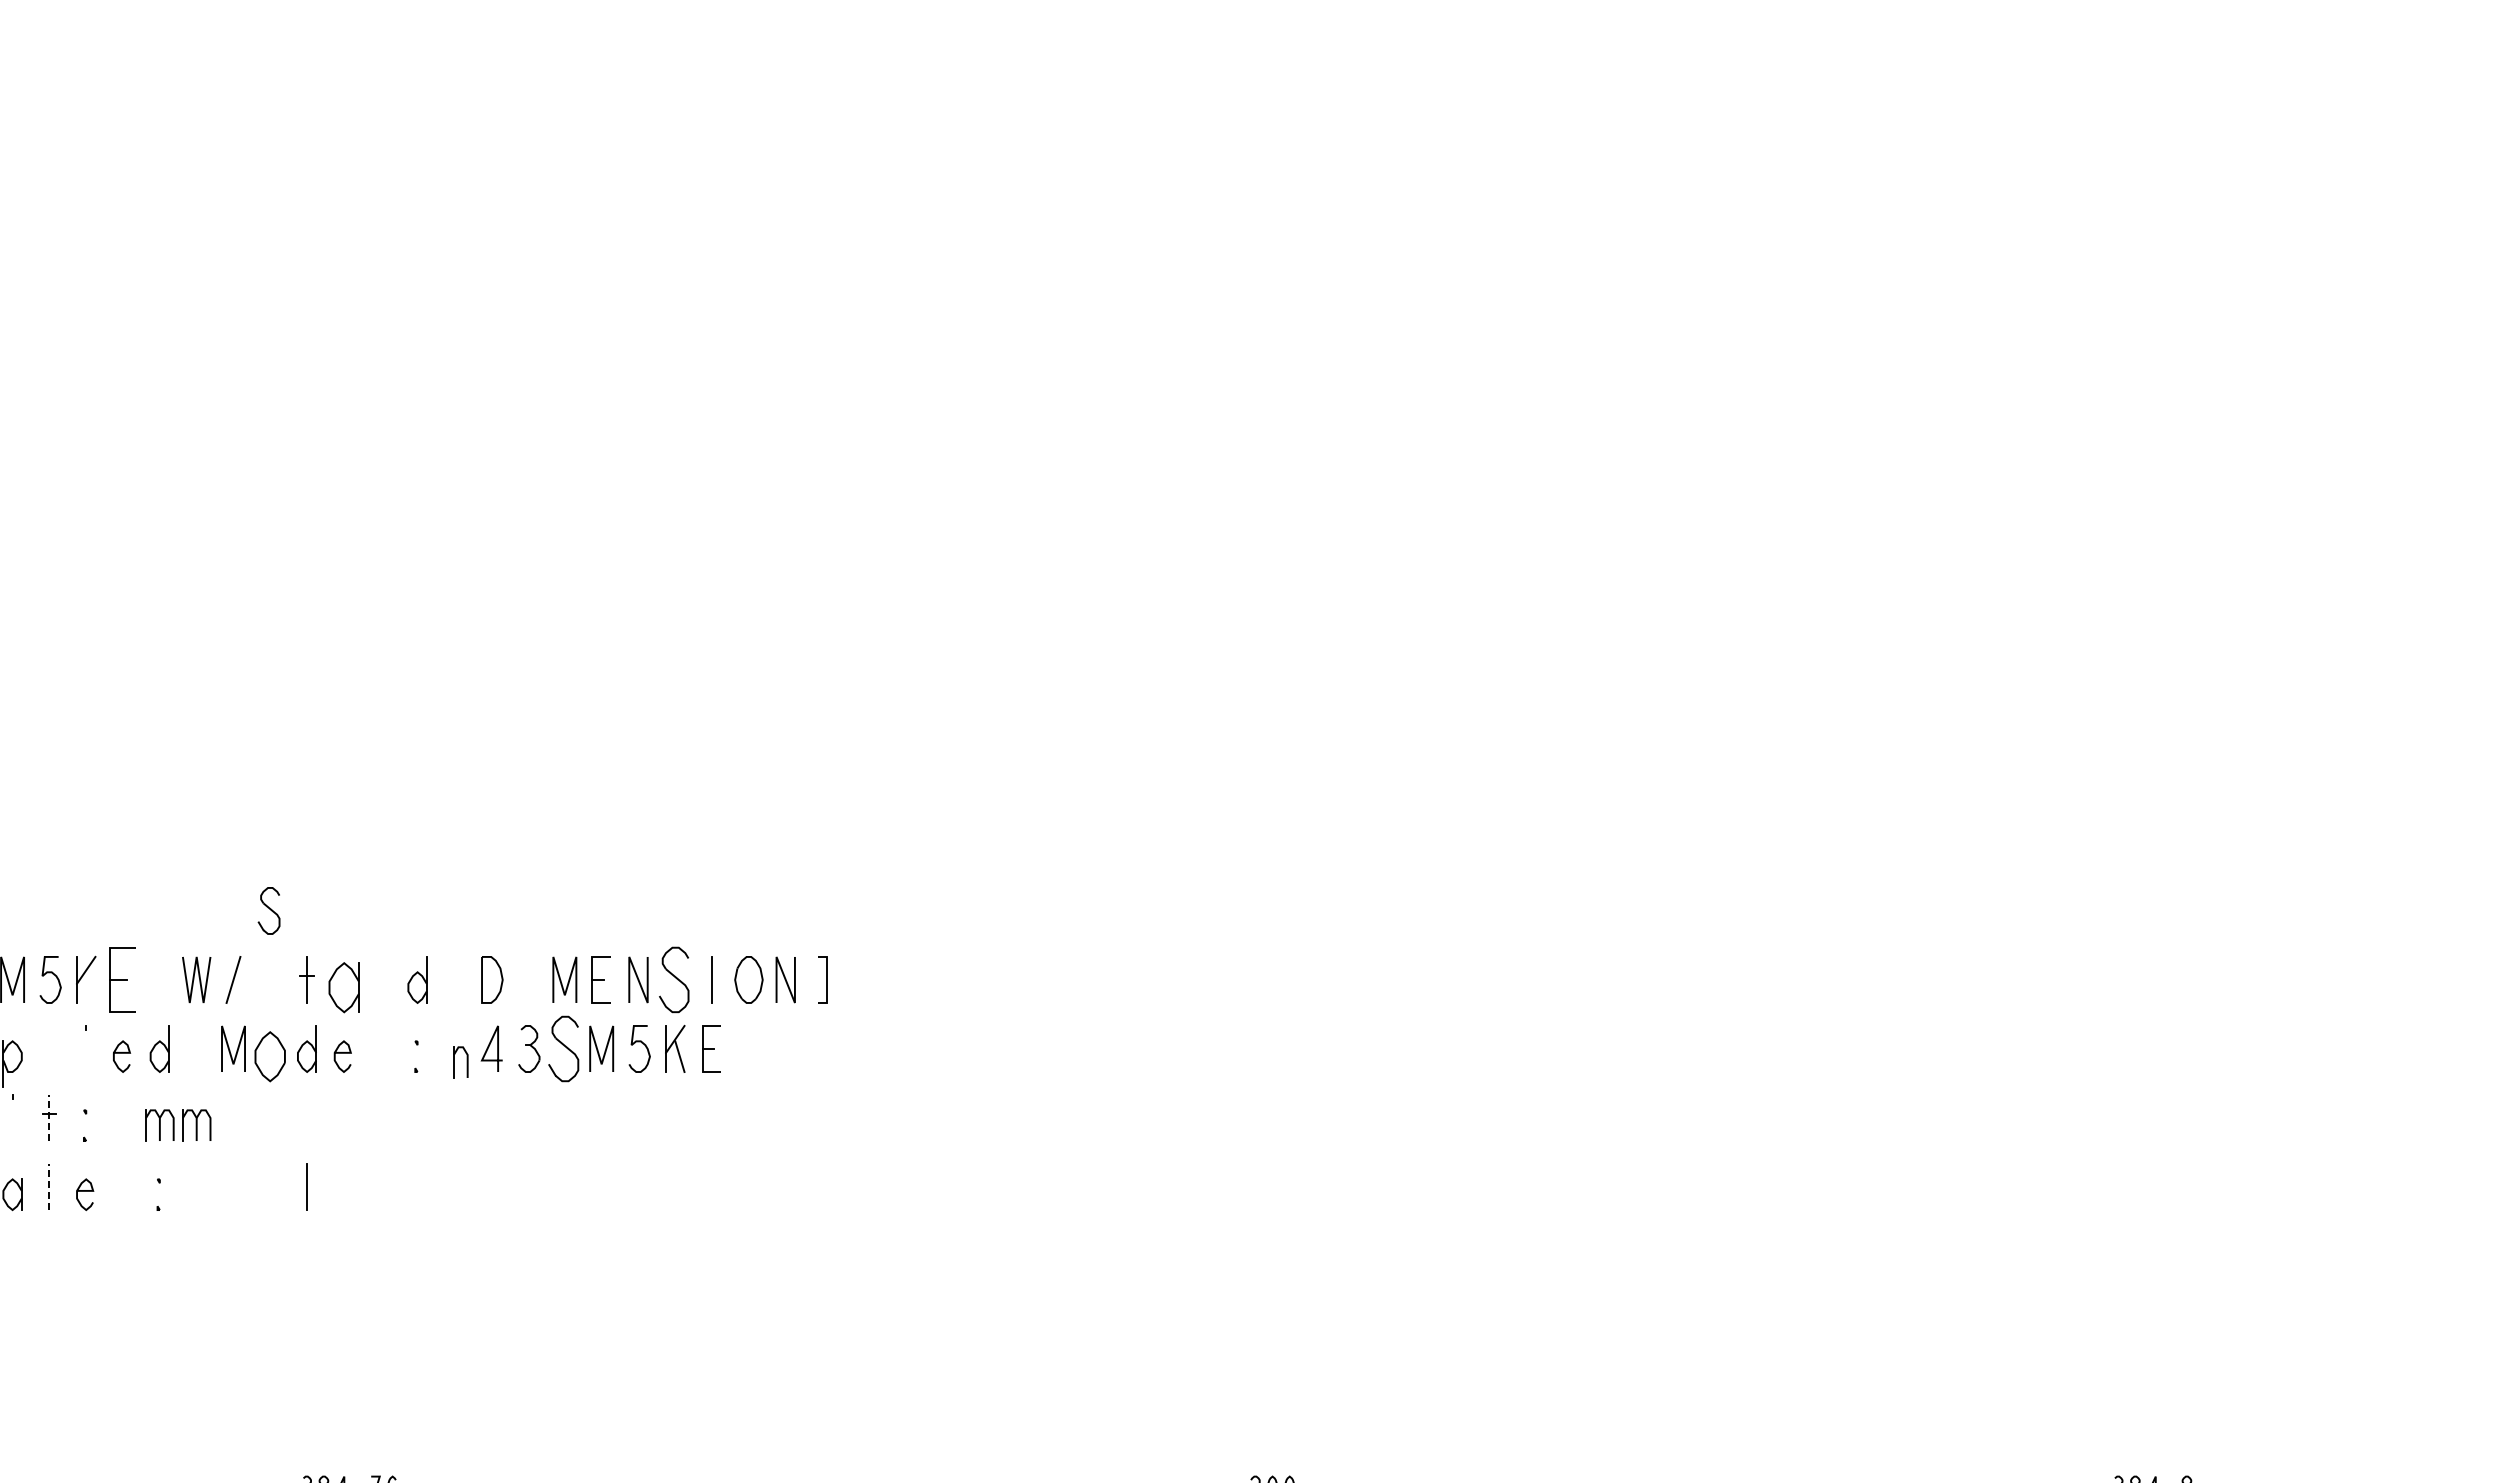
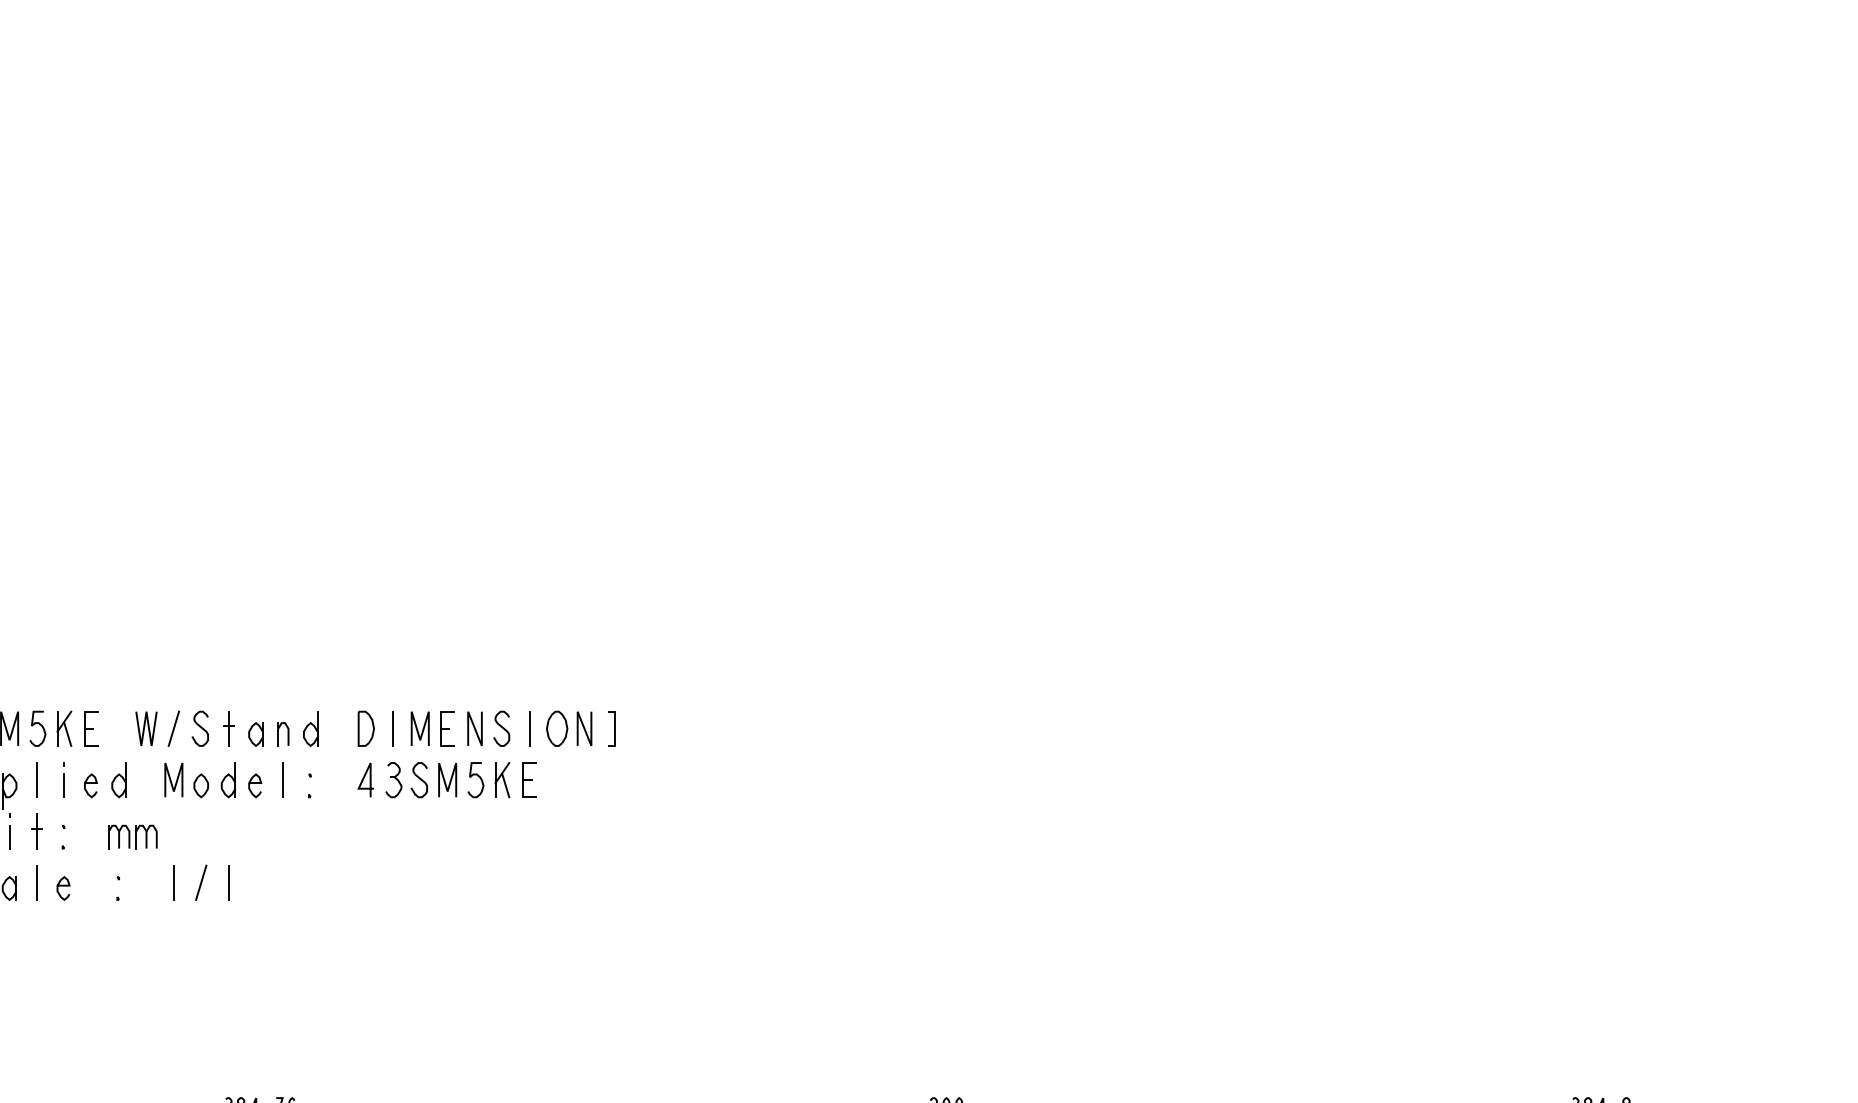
part: (268, 910) -> (199, 728), moved
part: (122, 979) -> (91, 728), size x0.71
line: (528, 979) -> (393, 728), added
part: (674, 979) -> (501, 728), size x0.71
line: (90, 987) -> (67, 734), added
part: (343, 987) -> (255, 734), size x0.62
line: (49, 1048) -> (37, 779), added
line: (380, 1048) -> (283, 779), added
part: (563, 1048) -> (419, 779), size x0.71
line: (86, 1056) -> (64, 785), added
part: (270, 1056) -> (201, 785), size x0.62
part: (460, 1062) -> (283, 734), moved
line: (49, 1117) -> (37, 831), dashed -> solid
line: (12, 1125) -> (9, 837), added
line: (49, 1186) -> (37, 882), dashed -> solid
line: (233, 1187) -> (173, 883), added
line: (270, 1187) -> (201, 883), added

